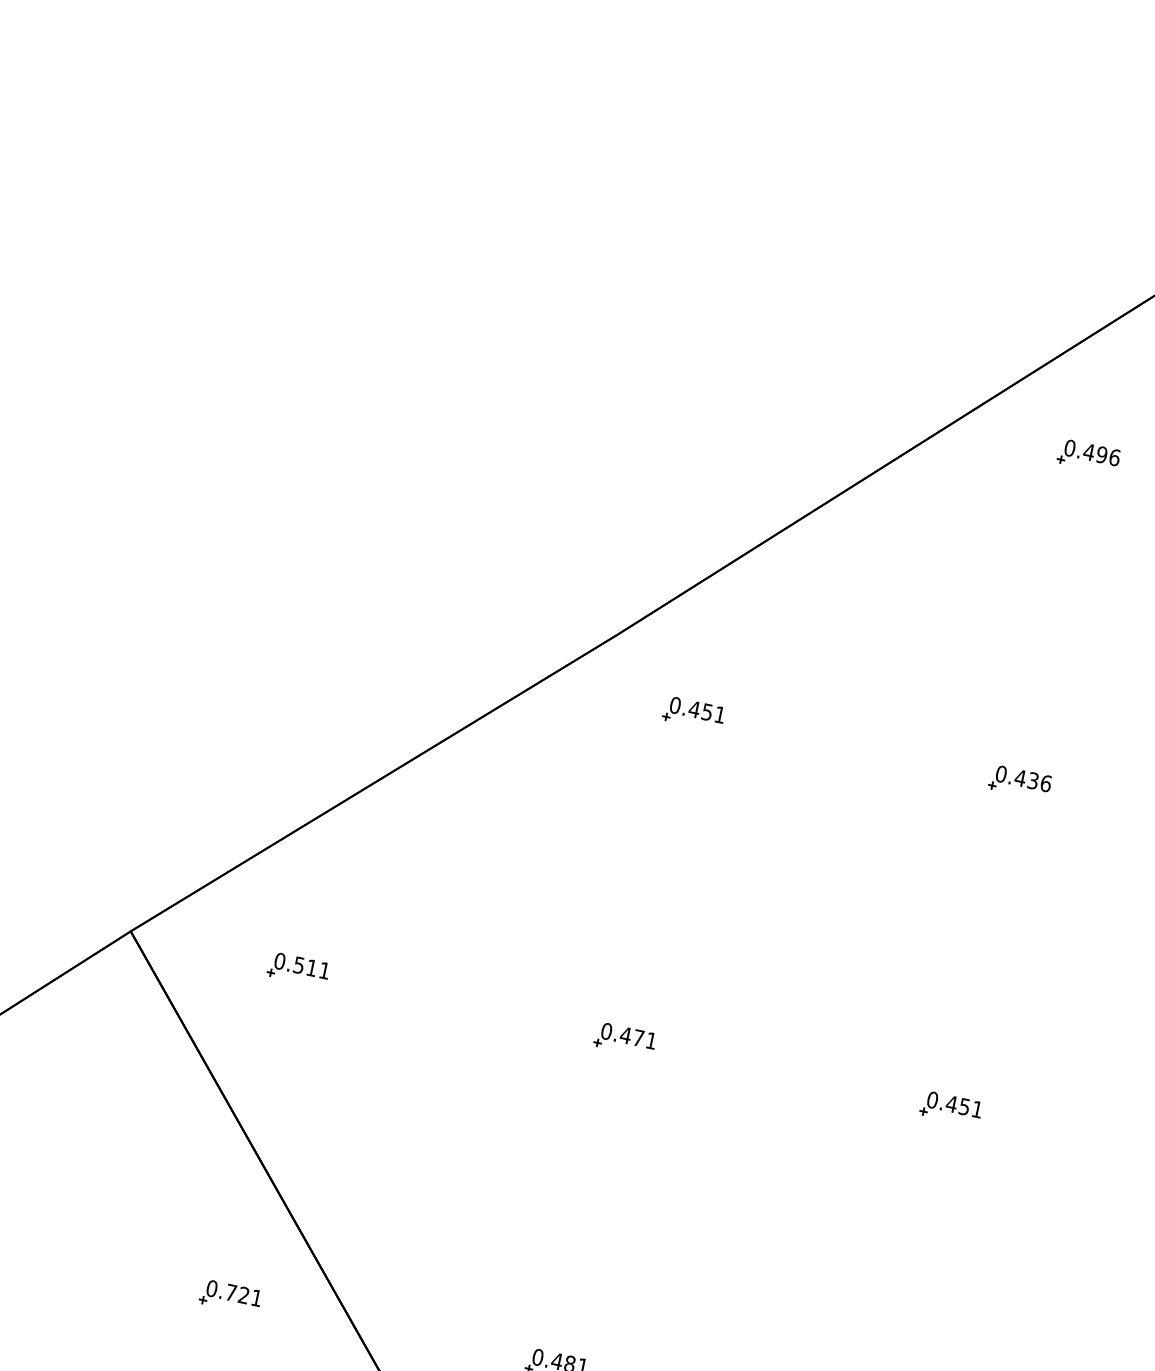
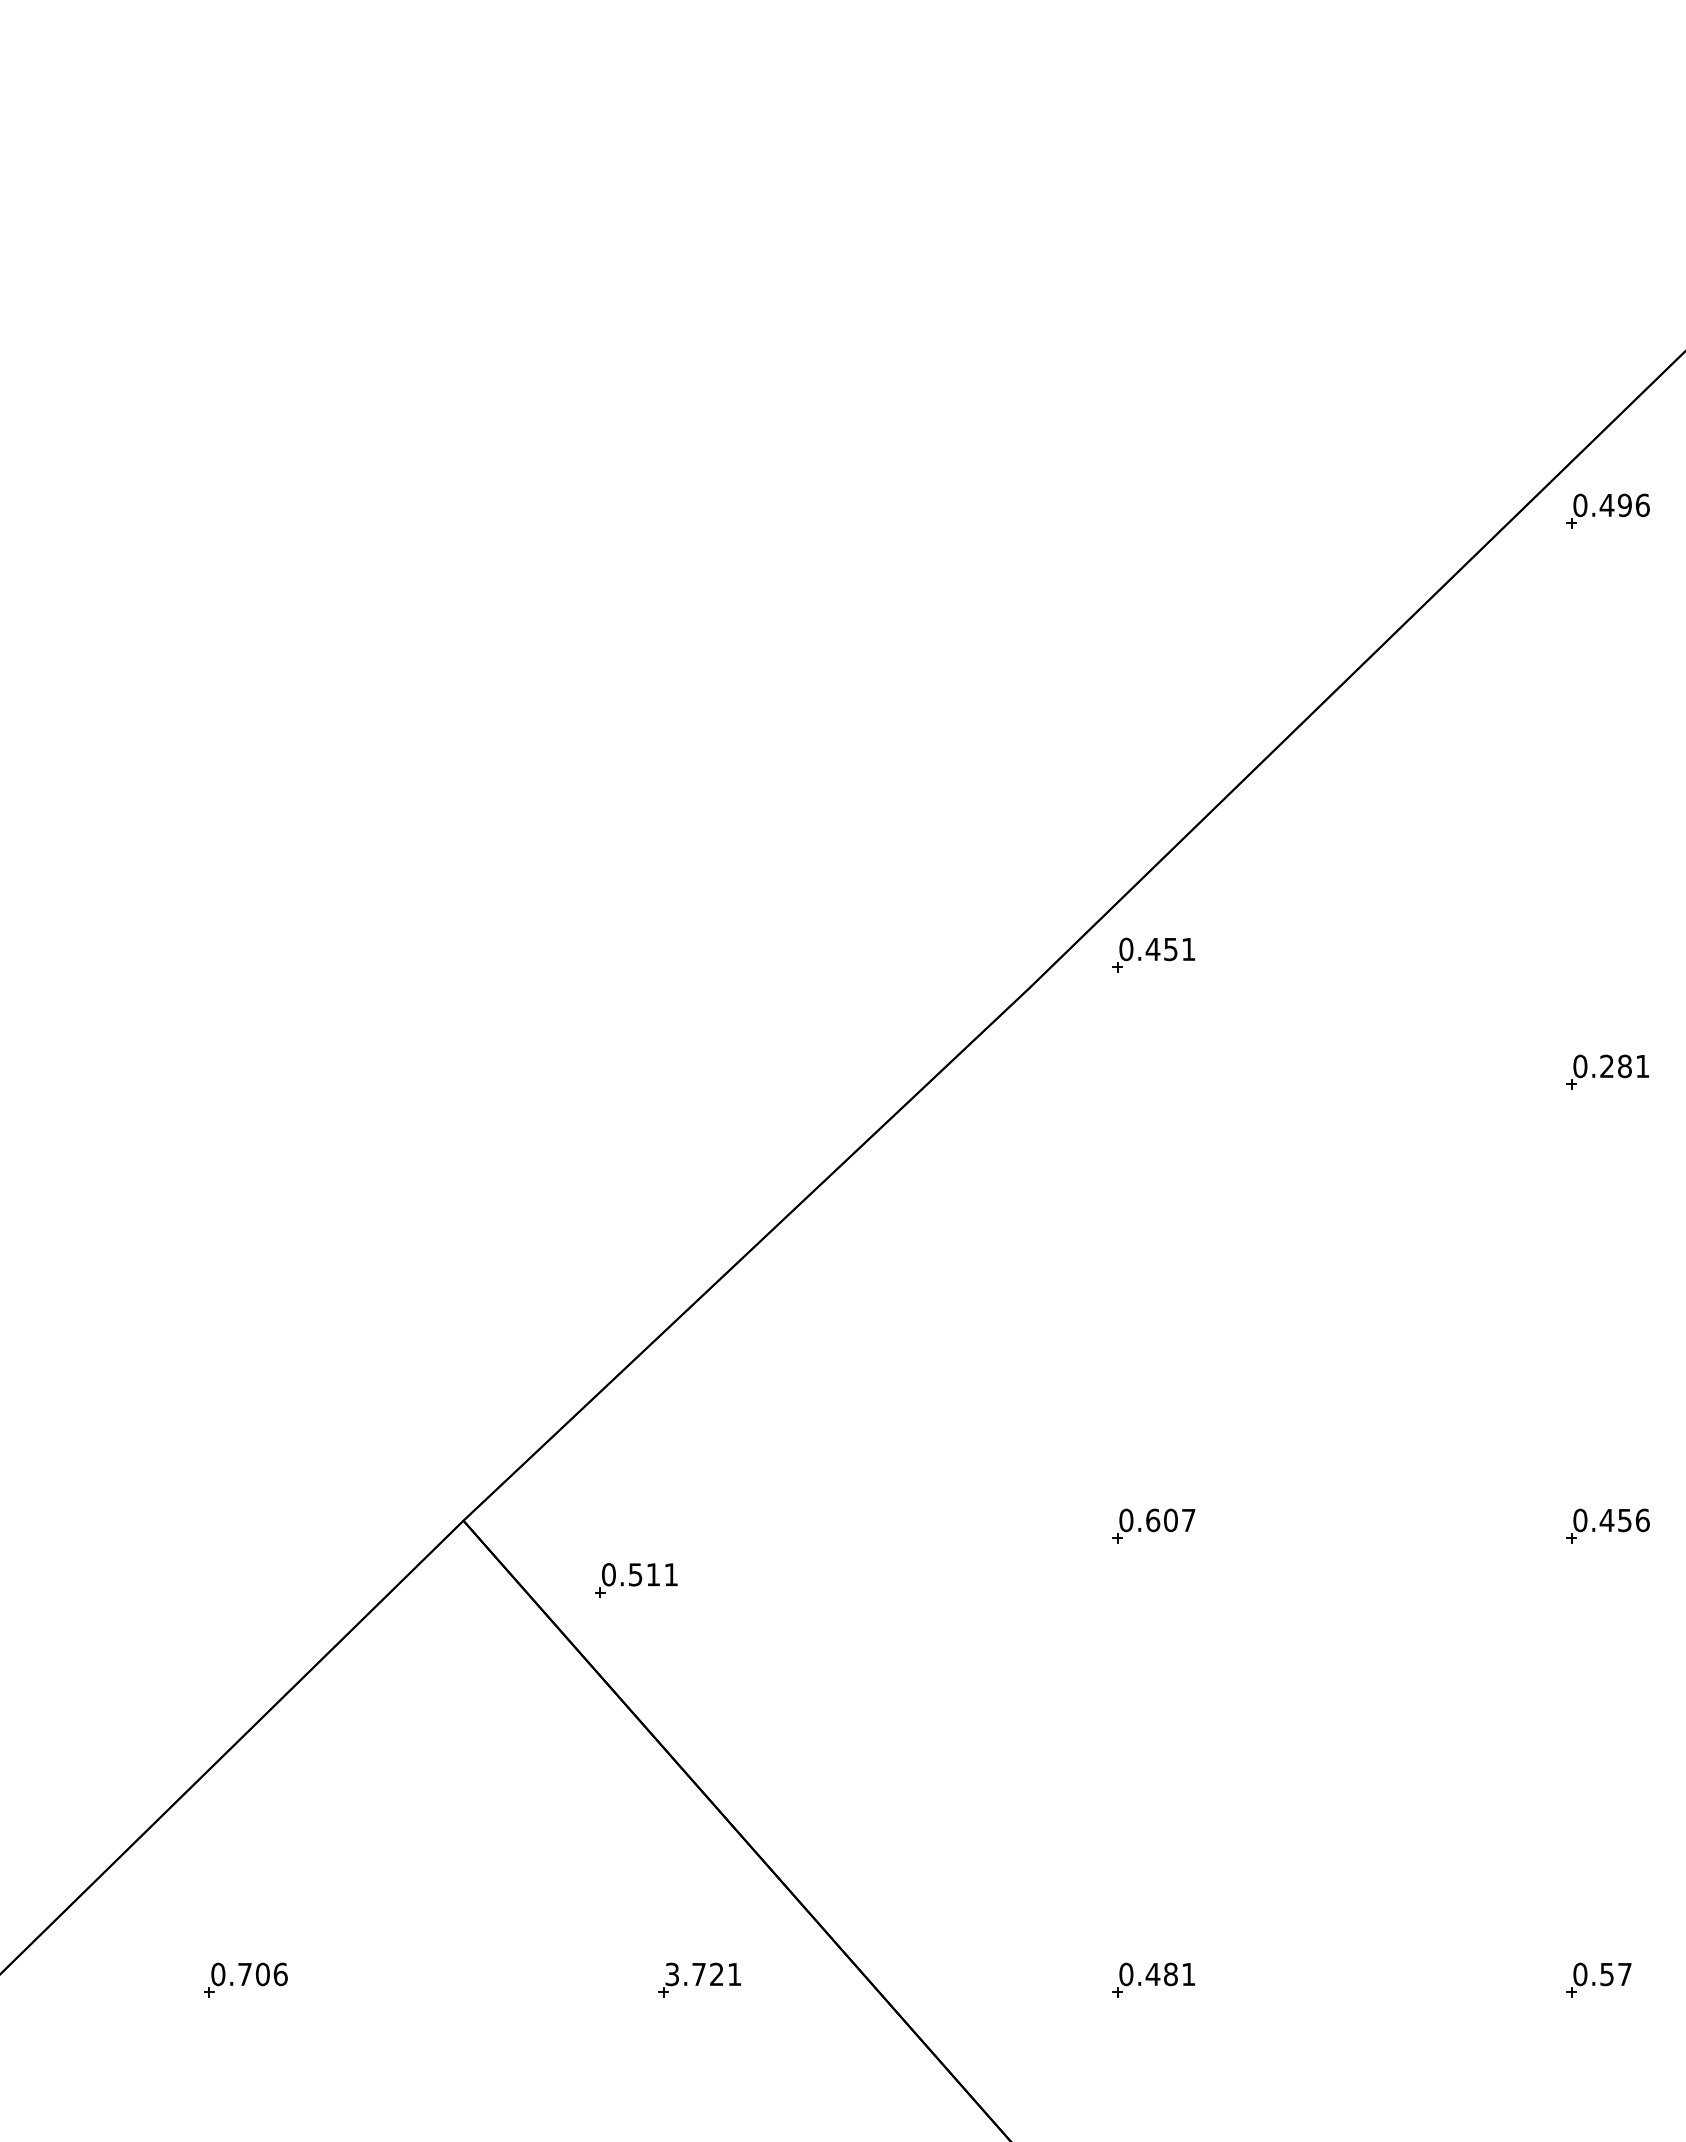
part: (1088, 456) -> (1607, 510), moved
part: (694, 713) -> (1153, 954), moved
text: (1032, 780) -> (1624, 1066), 0.436 -> 0.281
part: (298, 969) -> (636, 1580), moved
text: (638, 1038) -> (1170, 1520), 0.471 -> 0.607
text: (977, 1109) -> (1642, 1520), 0.451 -> 0.456
text: (212, 1288) -> (672, 1974), 0.721 -> 3.721

